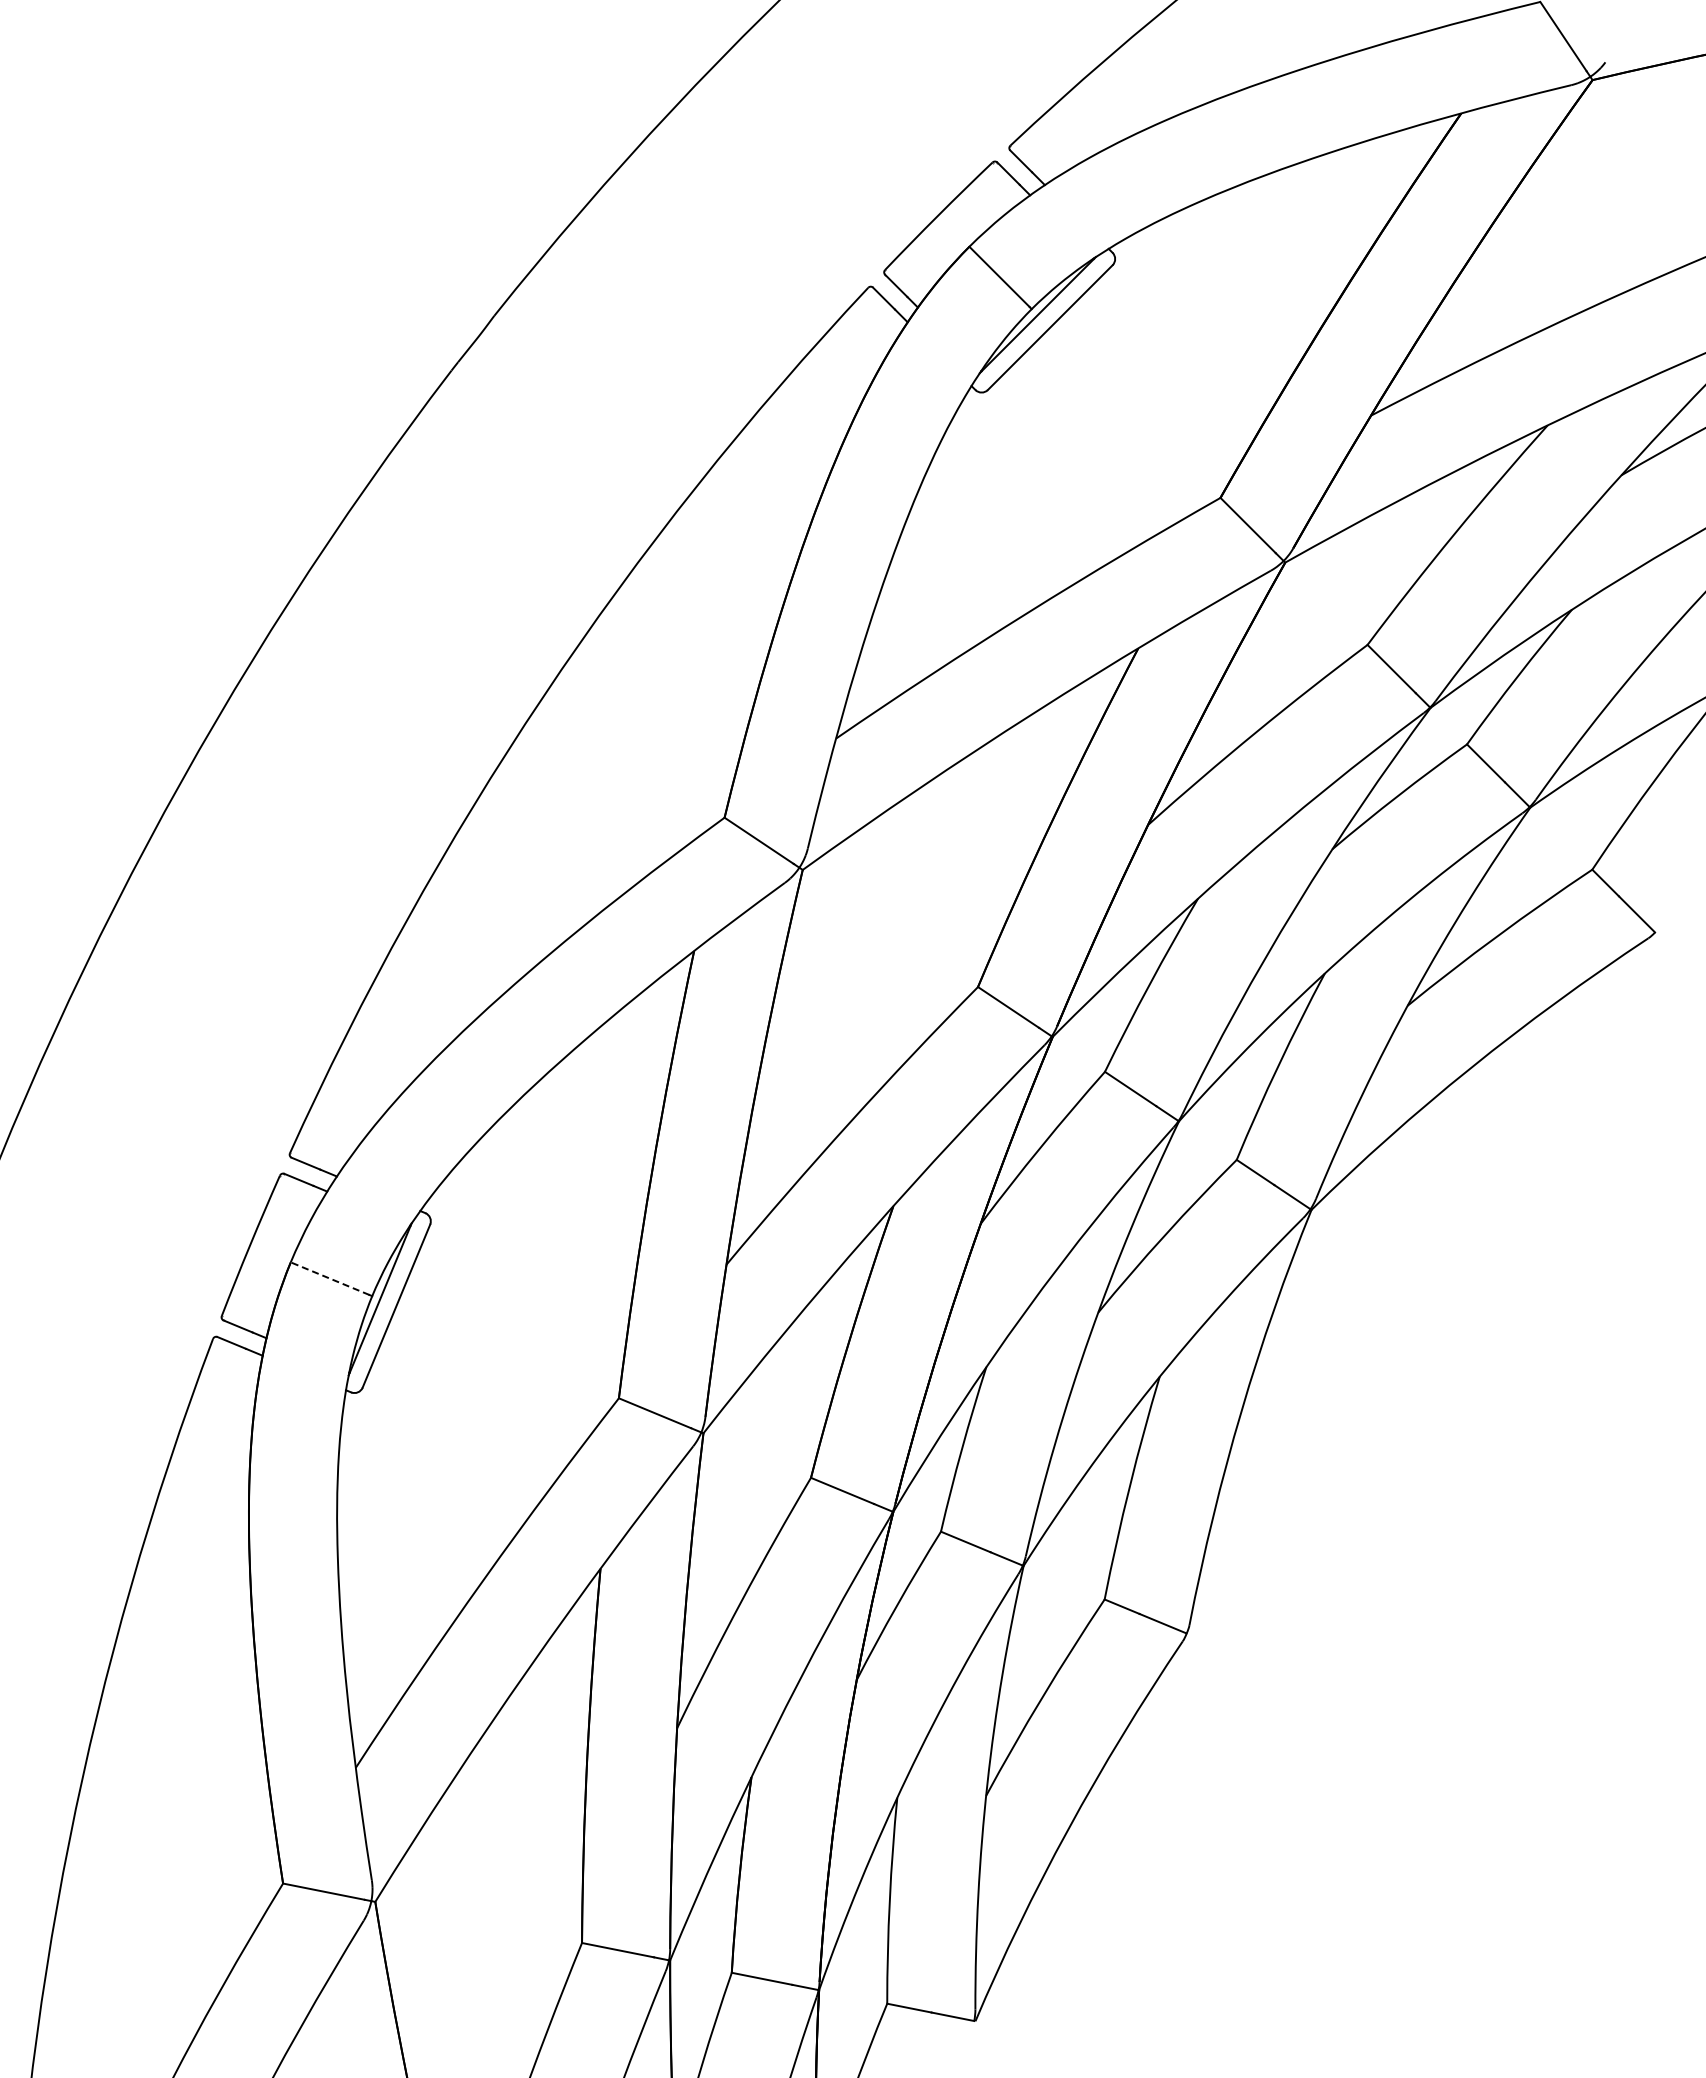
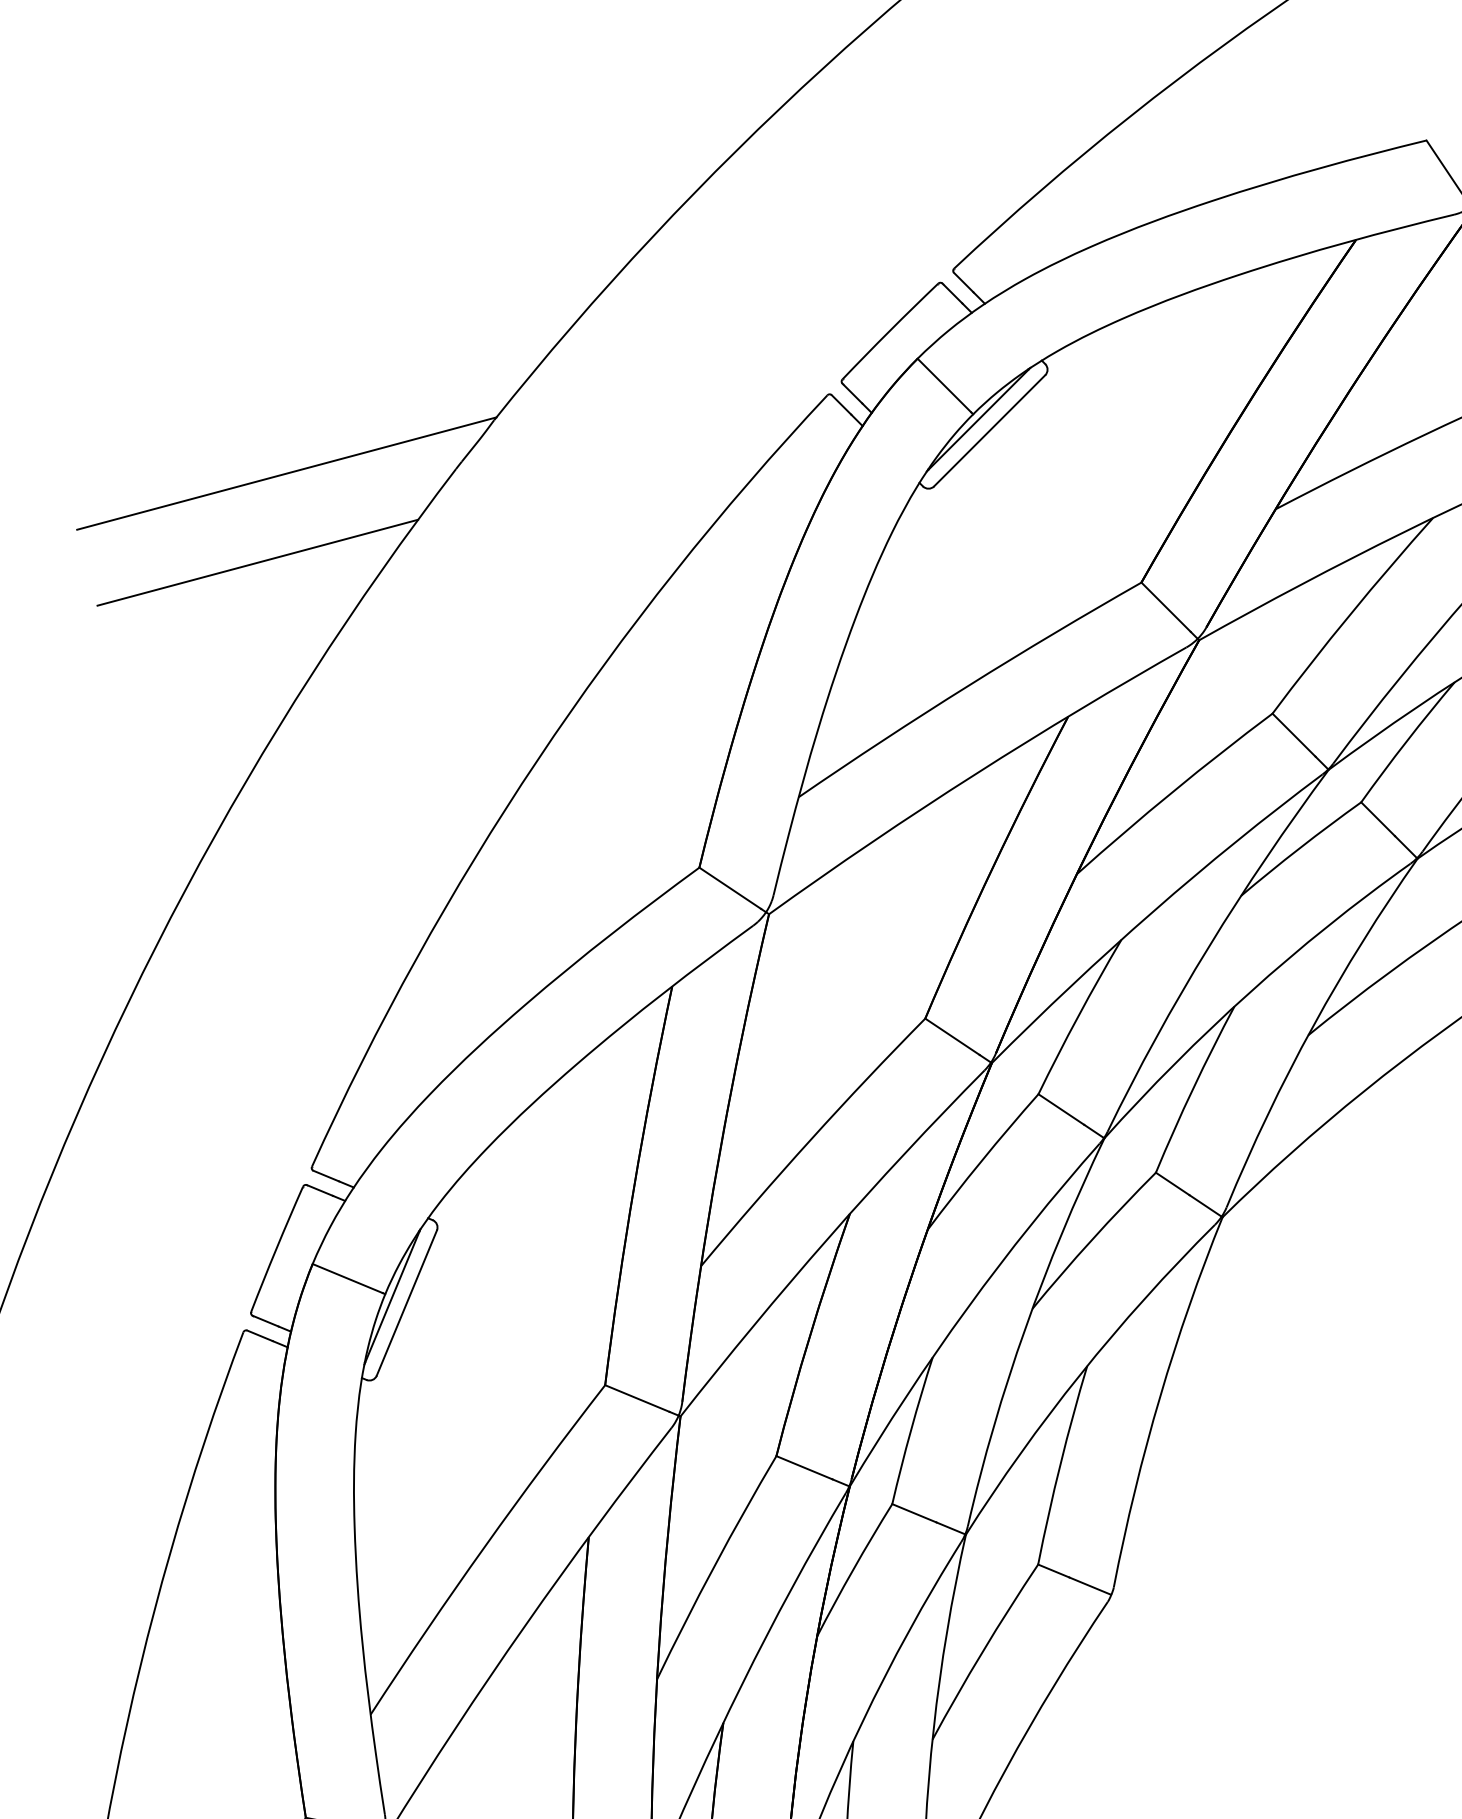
line: (261, 375) -> (286, 473), added
line: (229, 475) -> (258, 562), added
line: (330, 1278) -> (348, 1278), dashed -> solid

